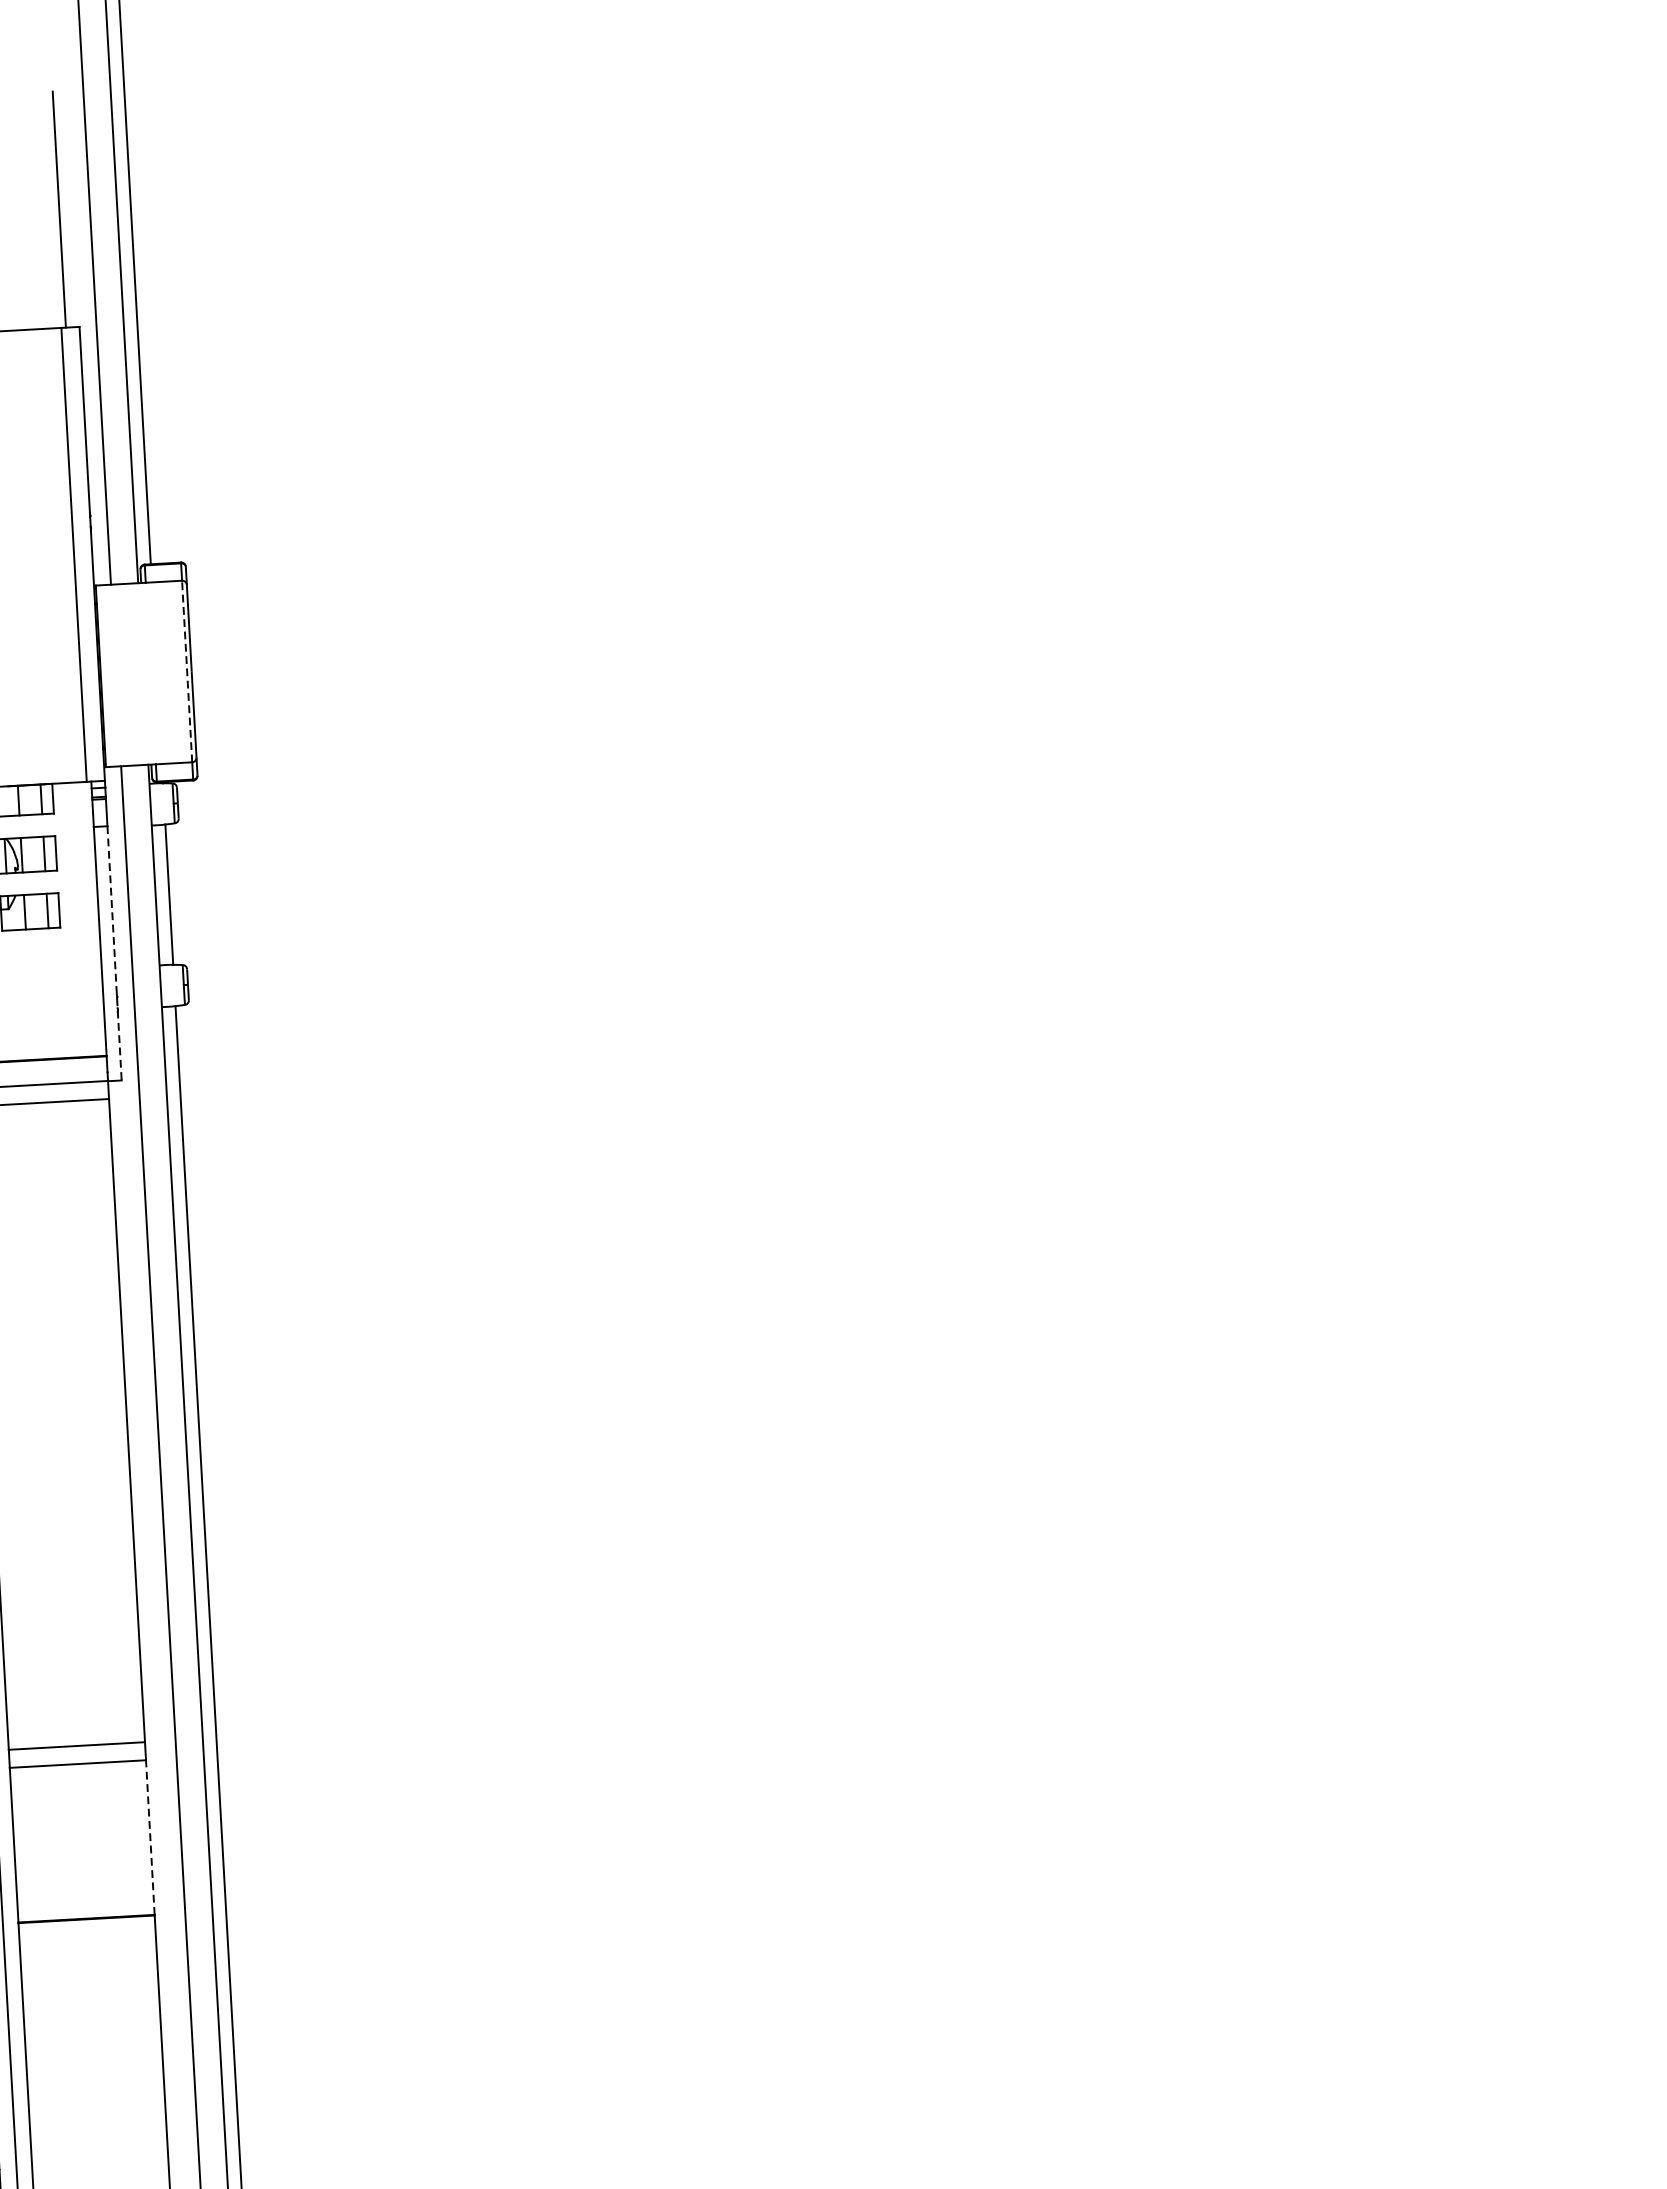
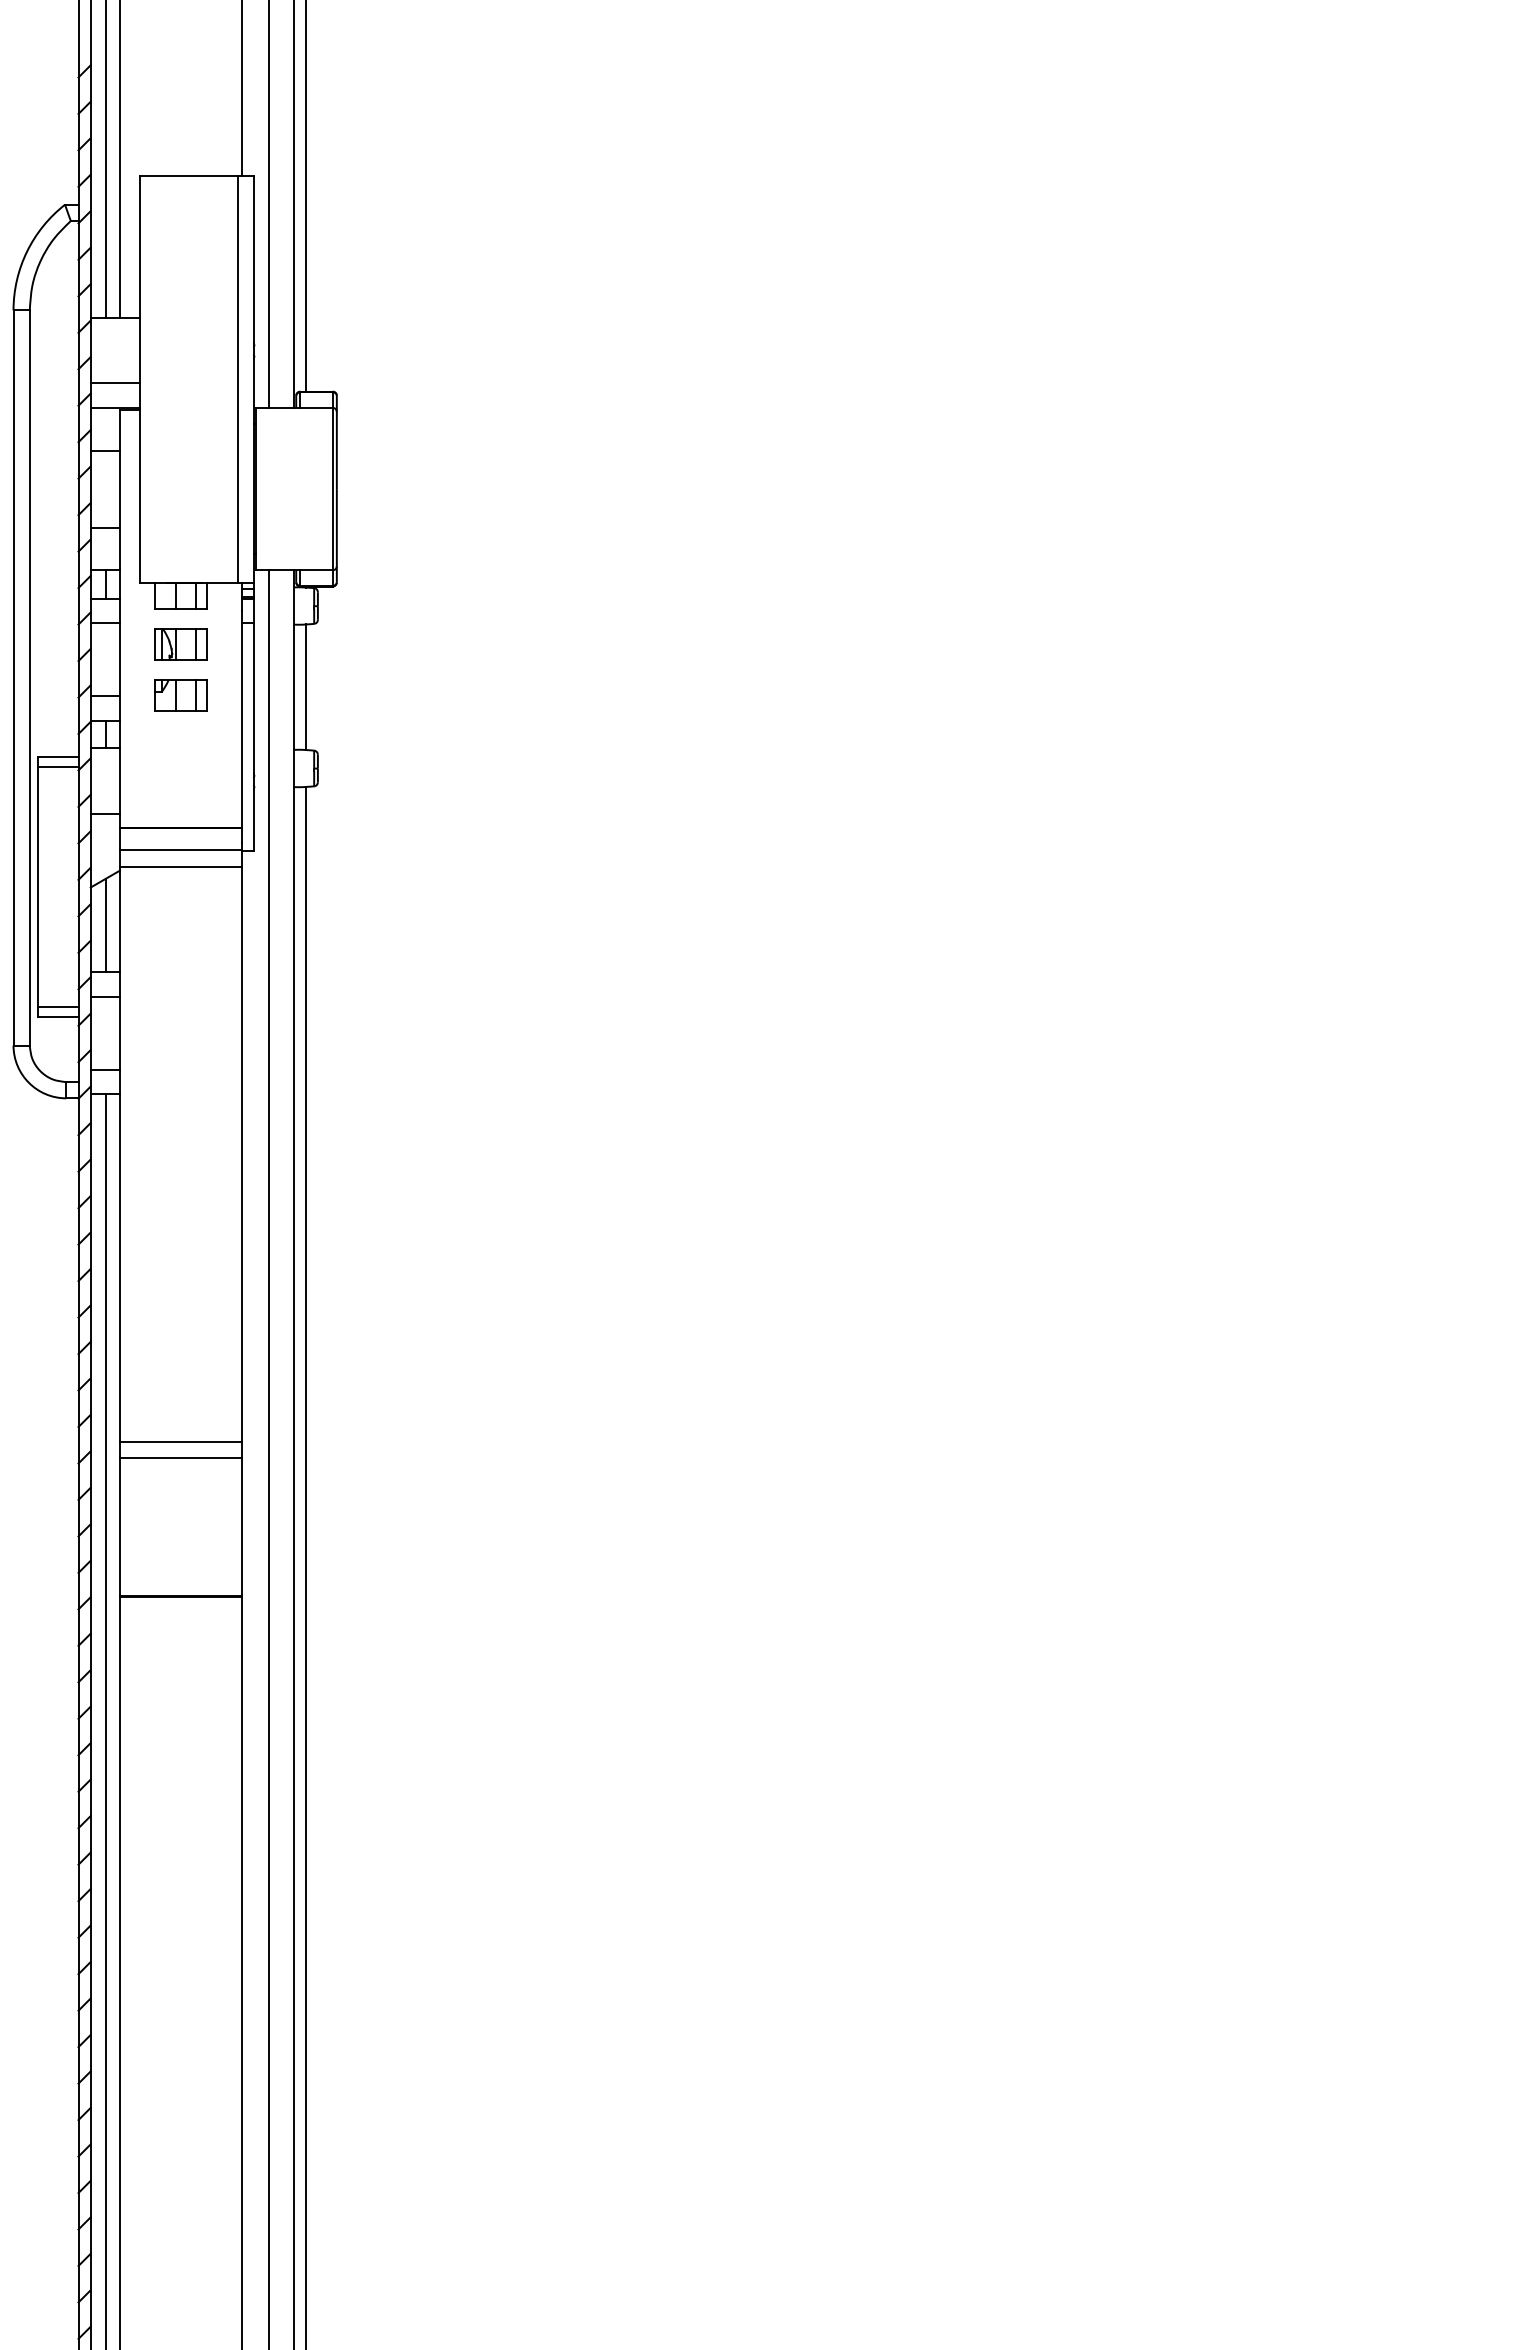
line: (186, 670) -> (332, 488), dashed -> solid
line: (114, 952) -> (253, 736), dashed -> solid
line: (149, 1836) -> (241, 1526), dashed -> solid

